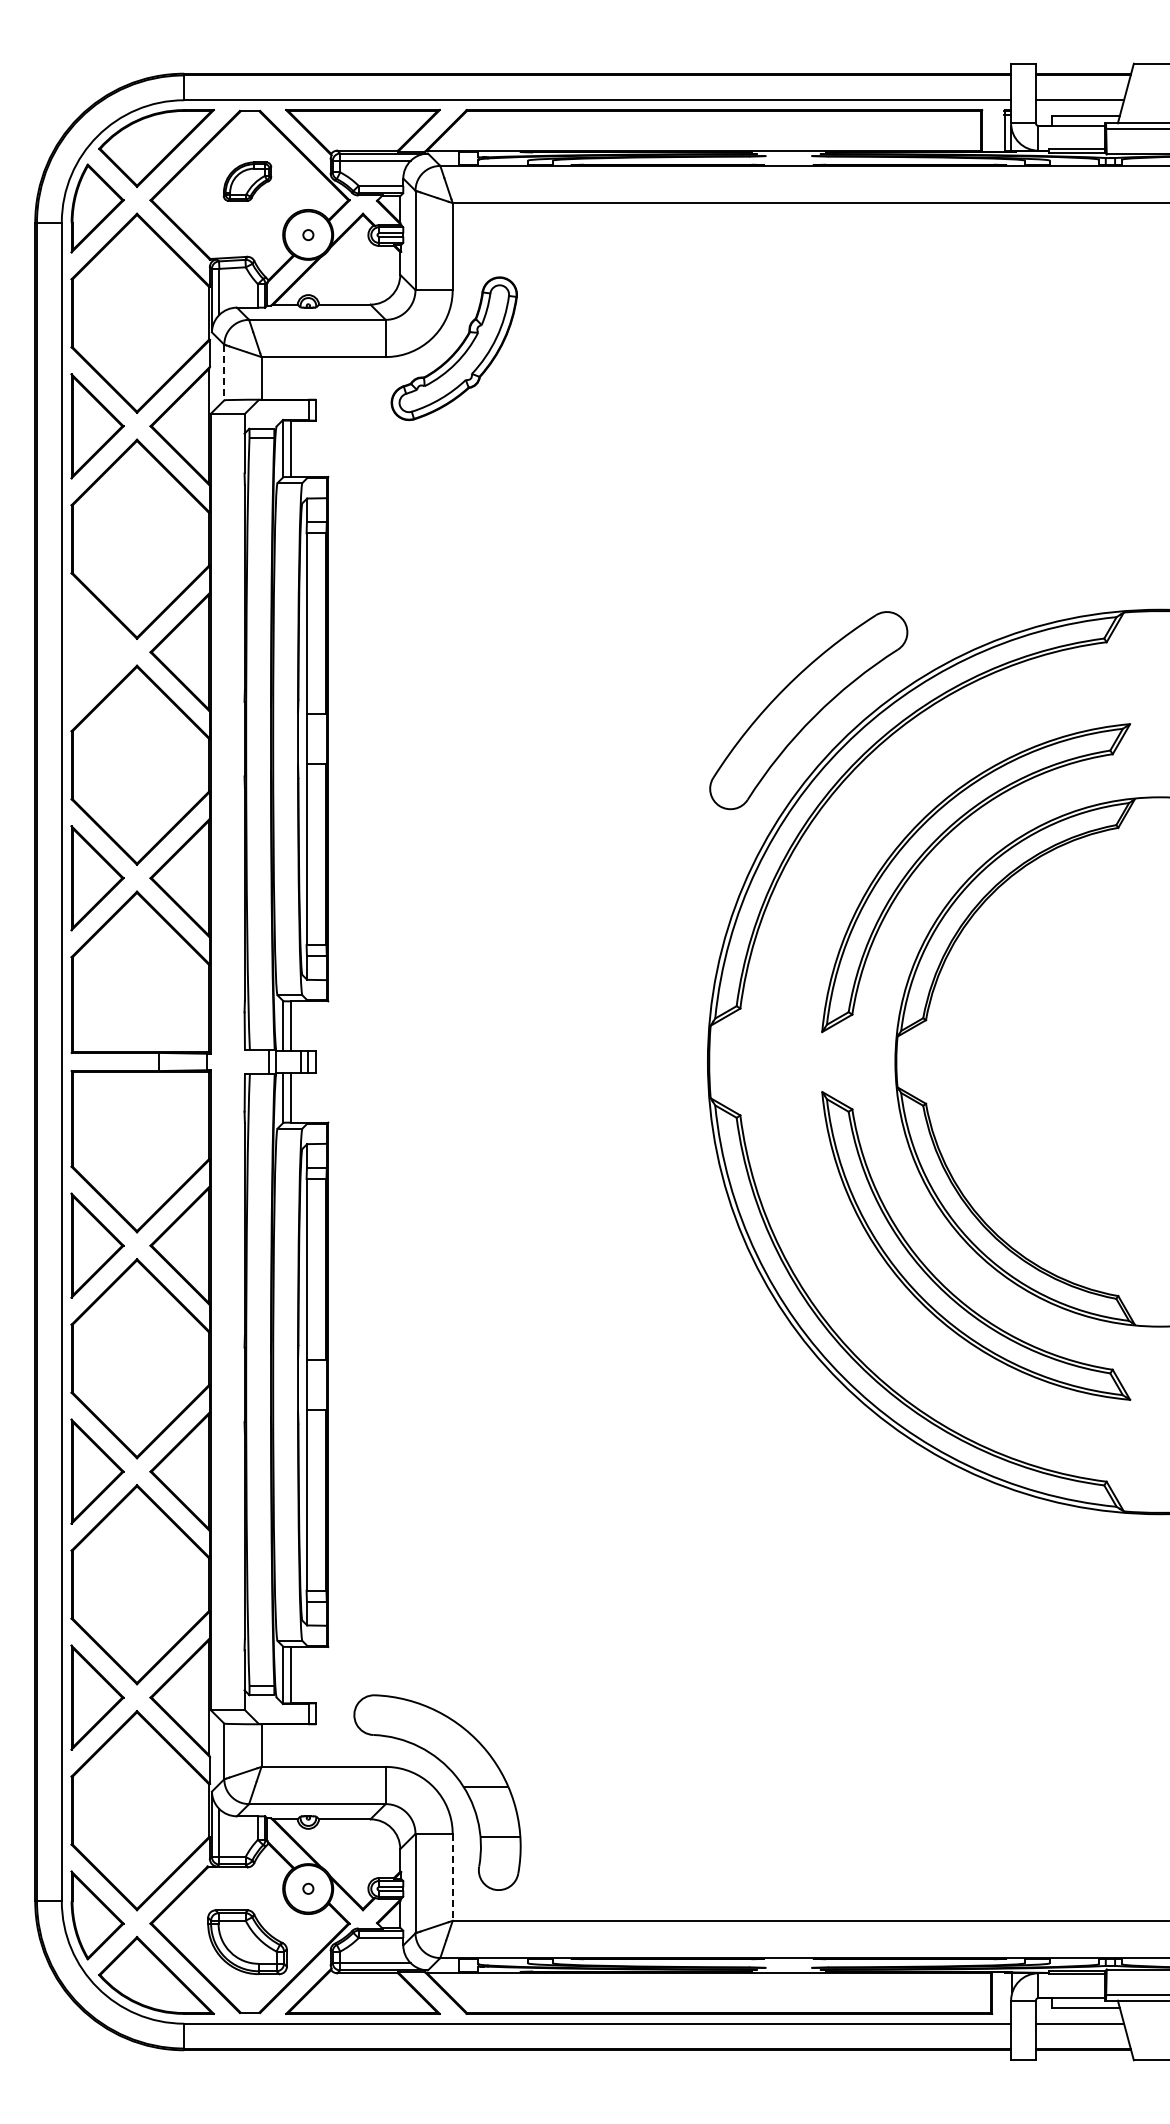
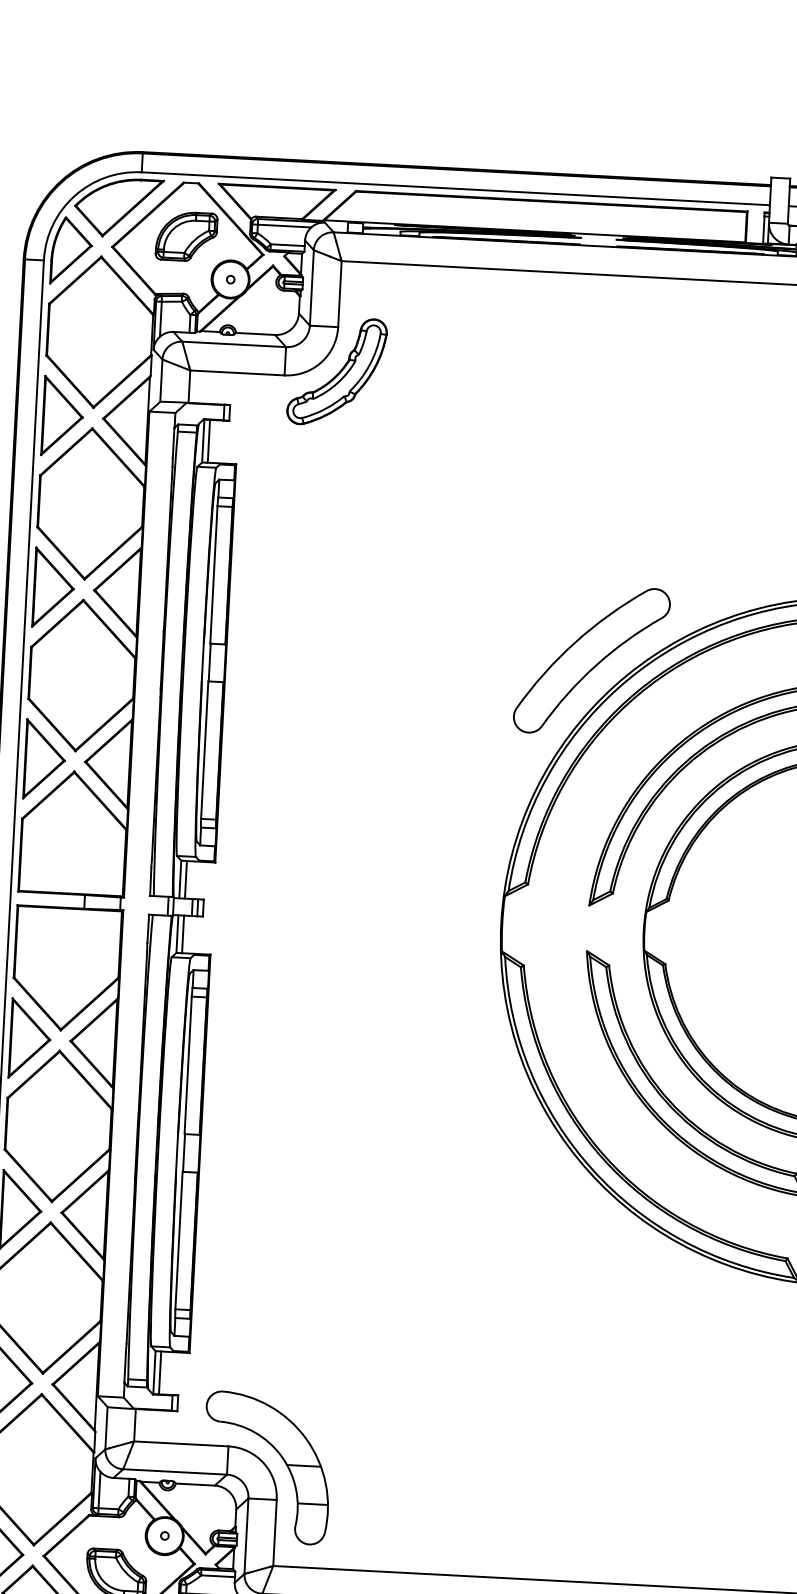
part: (247, 181) -> (186, 236), size x1.67
line: (224, 372) -> (161, 380), dashed -> solid
part: (97, 652) -> (53, 588), added
line: (452, 1877) -> (274, 1533), dashed -> solid

